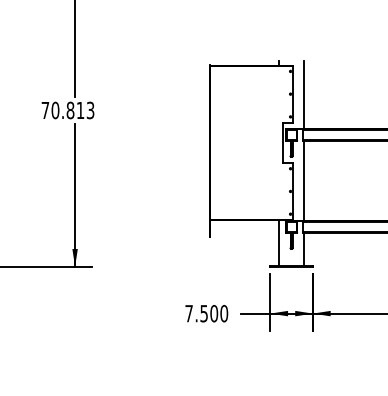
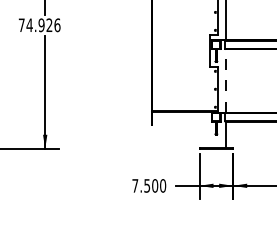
text: (72, 110) -> (43, 25), 70.813 -> 74.926
line: (304, 180) -> (226, 80), solid -> dashed
line: (278, 242) -> (205, 129), removed

